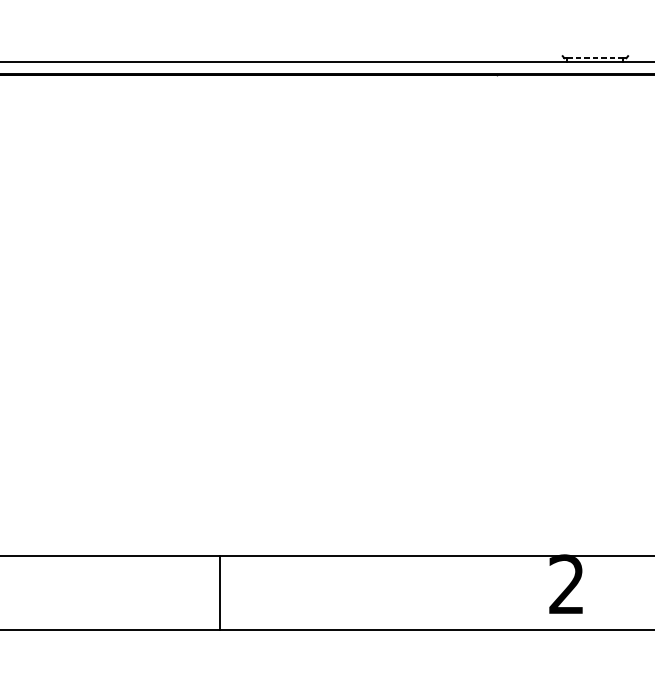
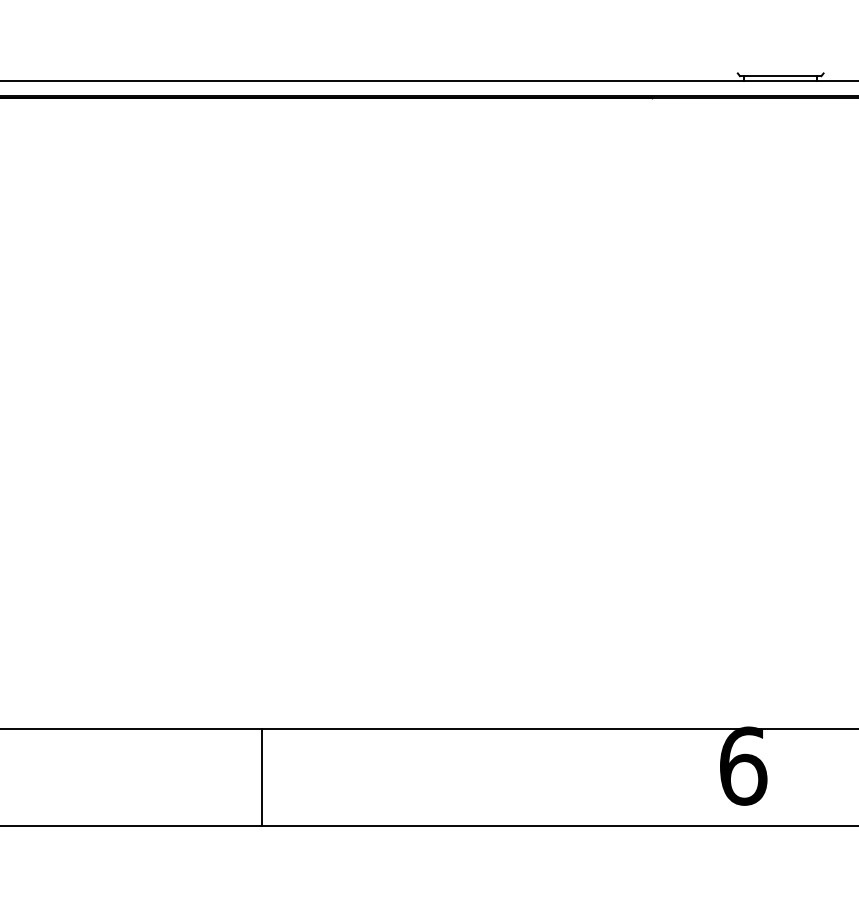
line: (595, 58) -> (780, 76), dashed -> solid
text: (567, 584) -> (743, 765), 2 -> 6
line: (219, 593) -> (261, 777), moved

